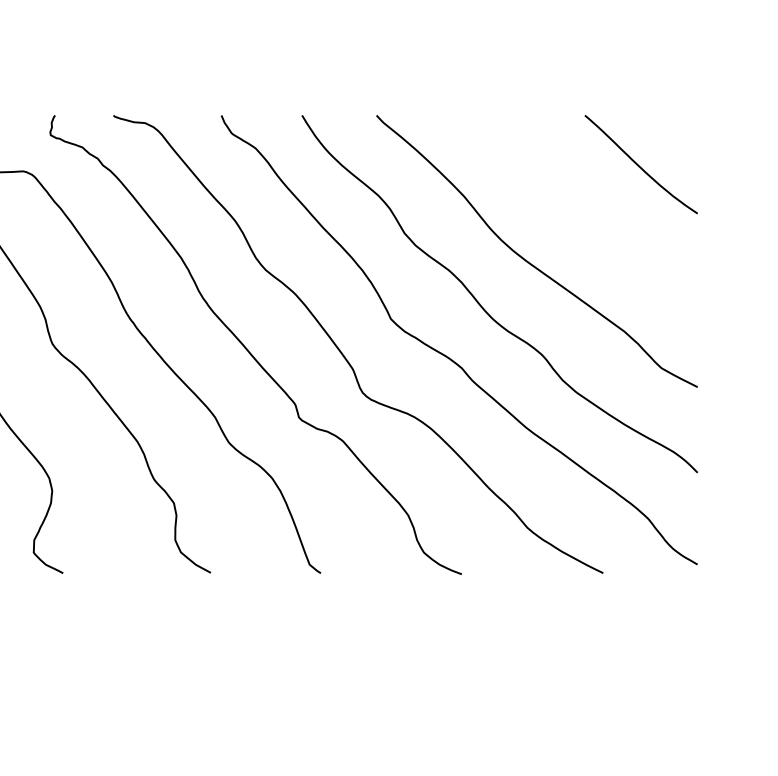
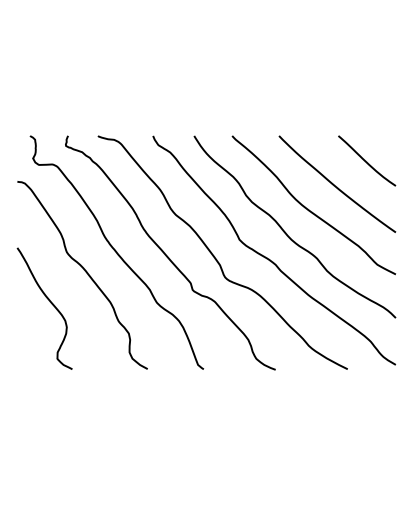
curve: (579, 212) -> (335, 185), added

